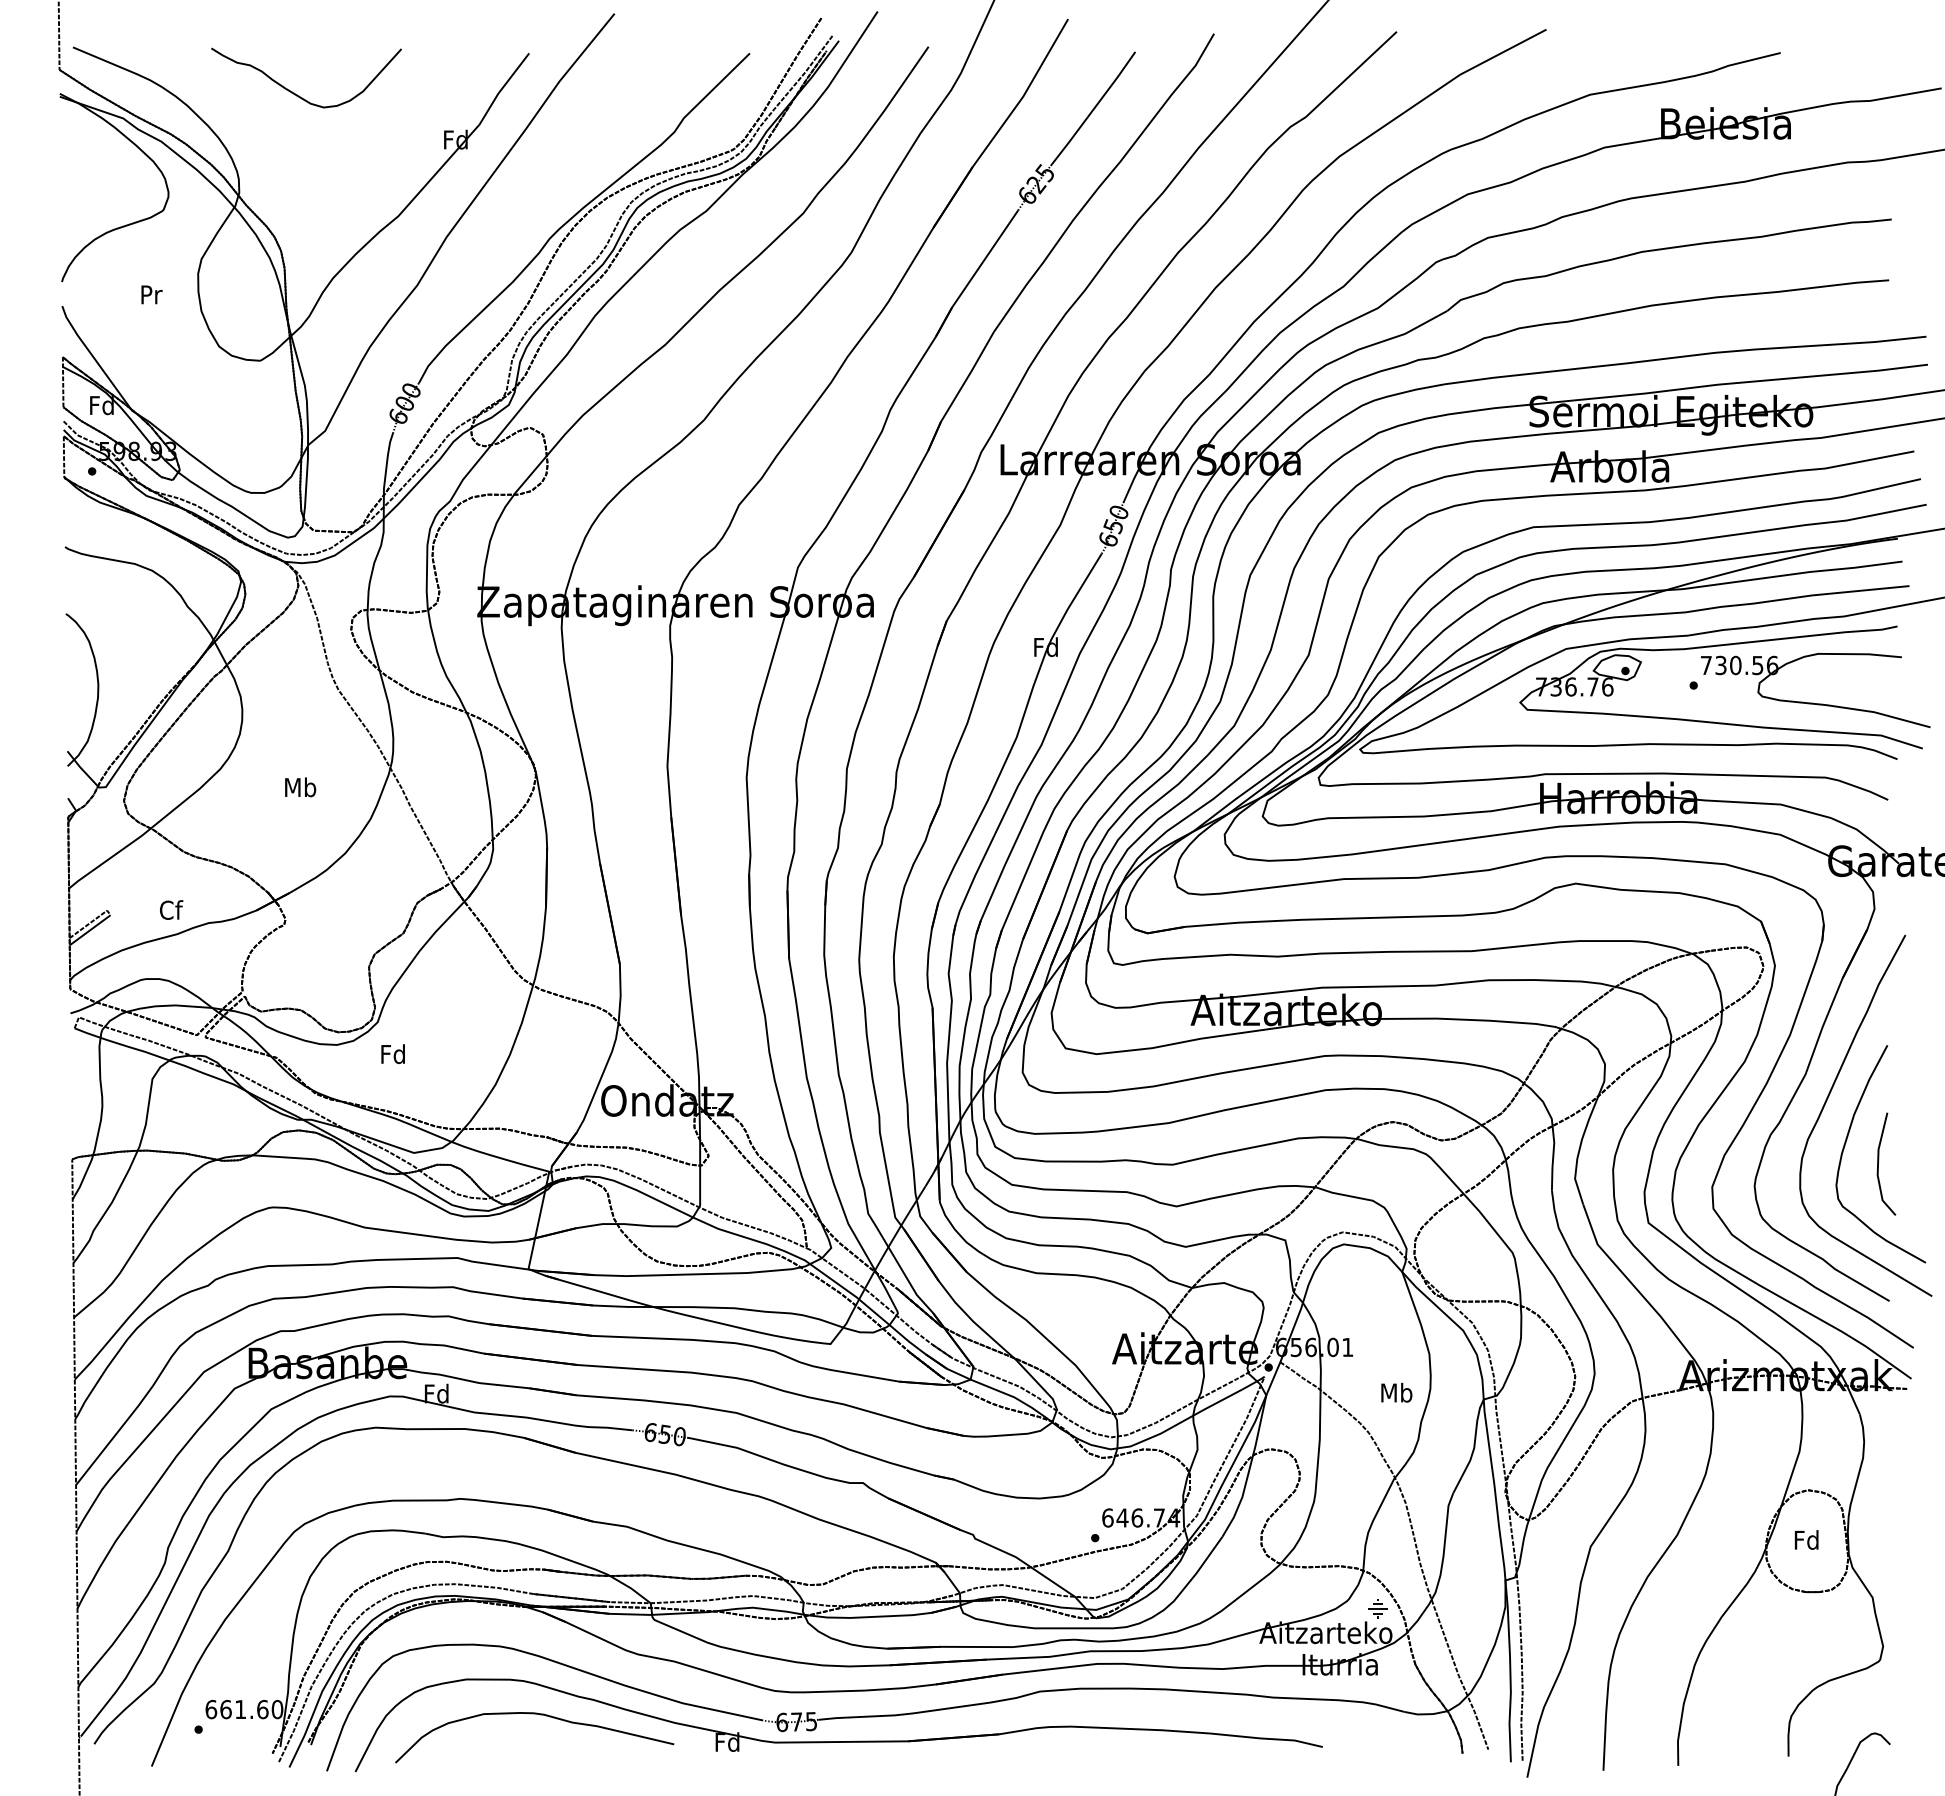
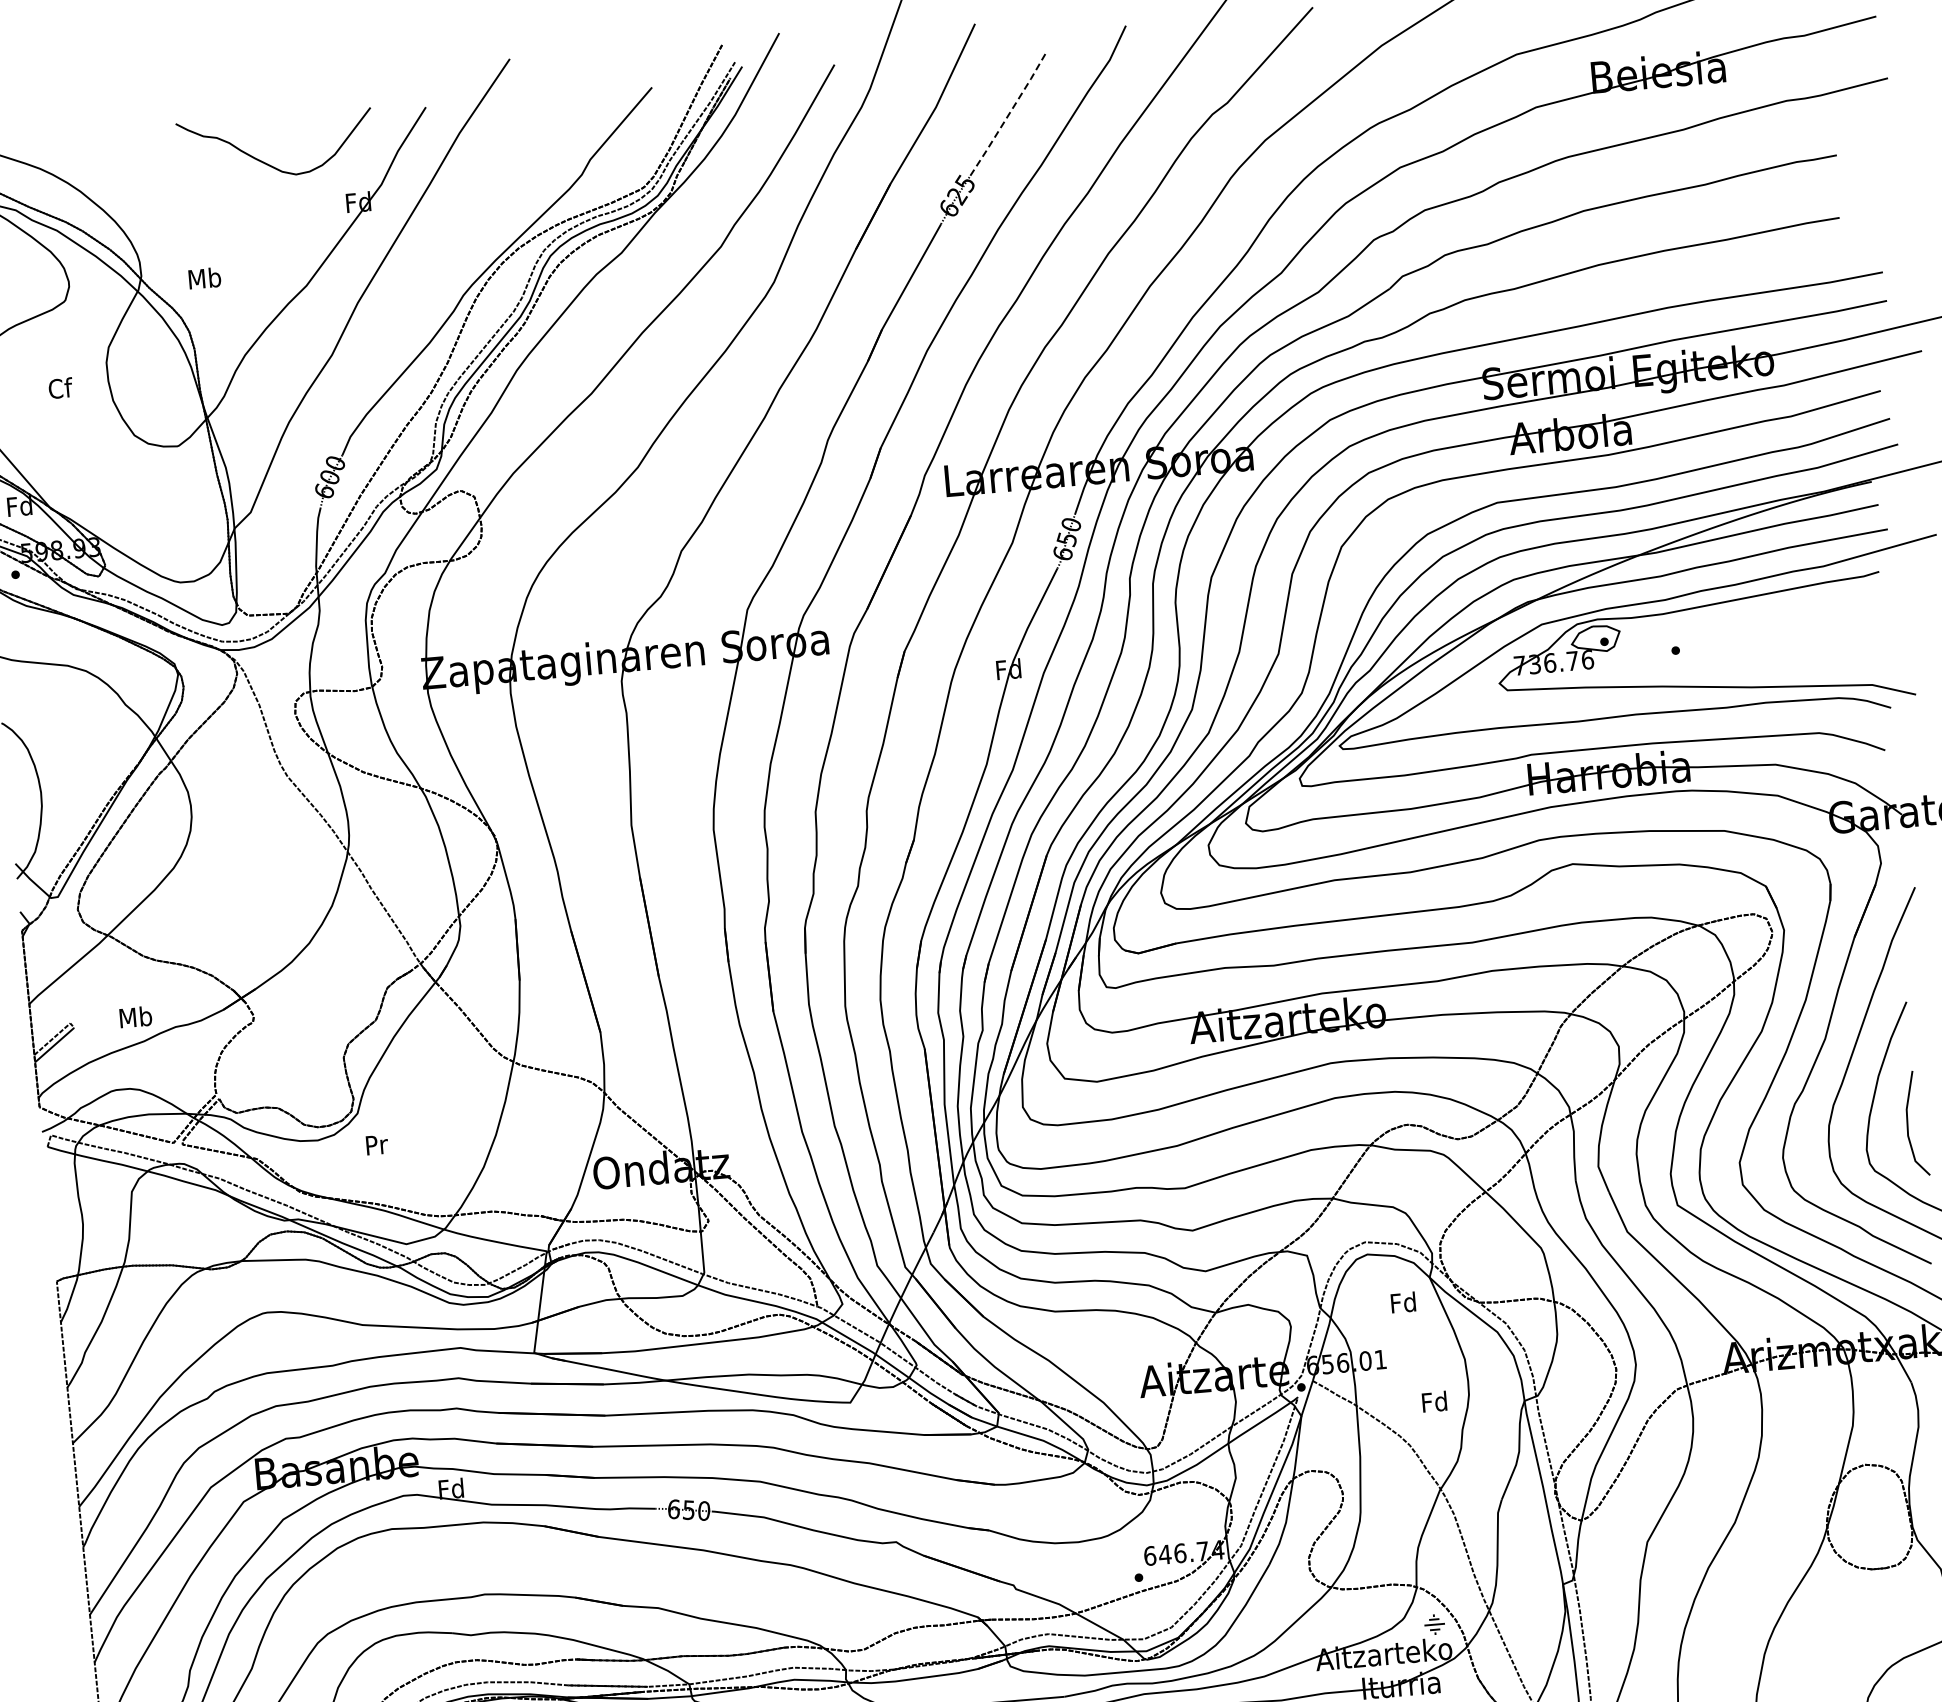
curve: (294, 92) -> (264, 161), moved
line: (1093, 109) -> (1009, 114), solid -> dashed
text: (151, 294) -> (60, 388), Pr -> Cf
part: (1813, 702) -> (1799, 657), removed
text: (300, 787) -> (204, 278), moved
text: (170, 909) -> (135, 1016), Cf -> Mb
text: (392, 1054) -> (375, 1145), Fd -> Pr
text: (1396, 1392) -> (1434, 1401), Mb -> Fd
text: (1806, 1539) -> (1403, 1302), moved

